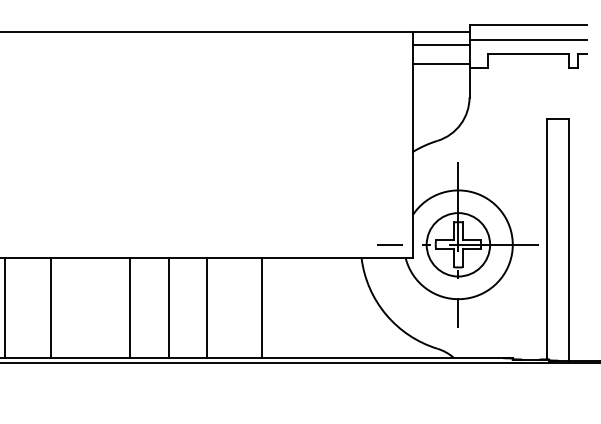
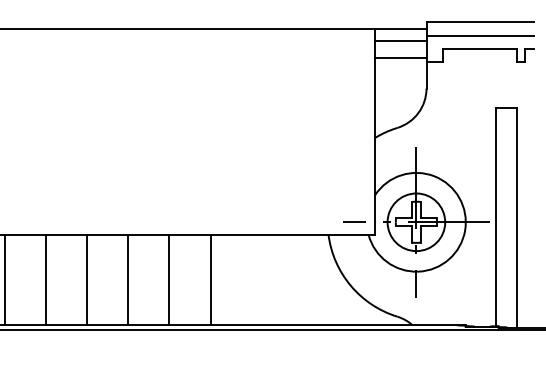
line: (130, 307) -> (87, 279), moved
line: (168, 307) -> (128, 279), moved
line: (207, 307) -> (169, 279), moved
line: (261, 307) -> (210, 279), moved

